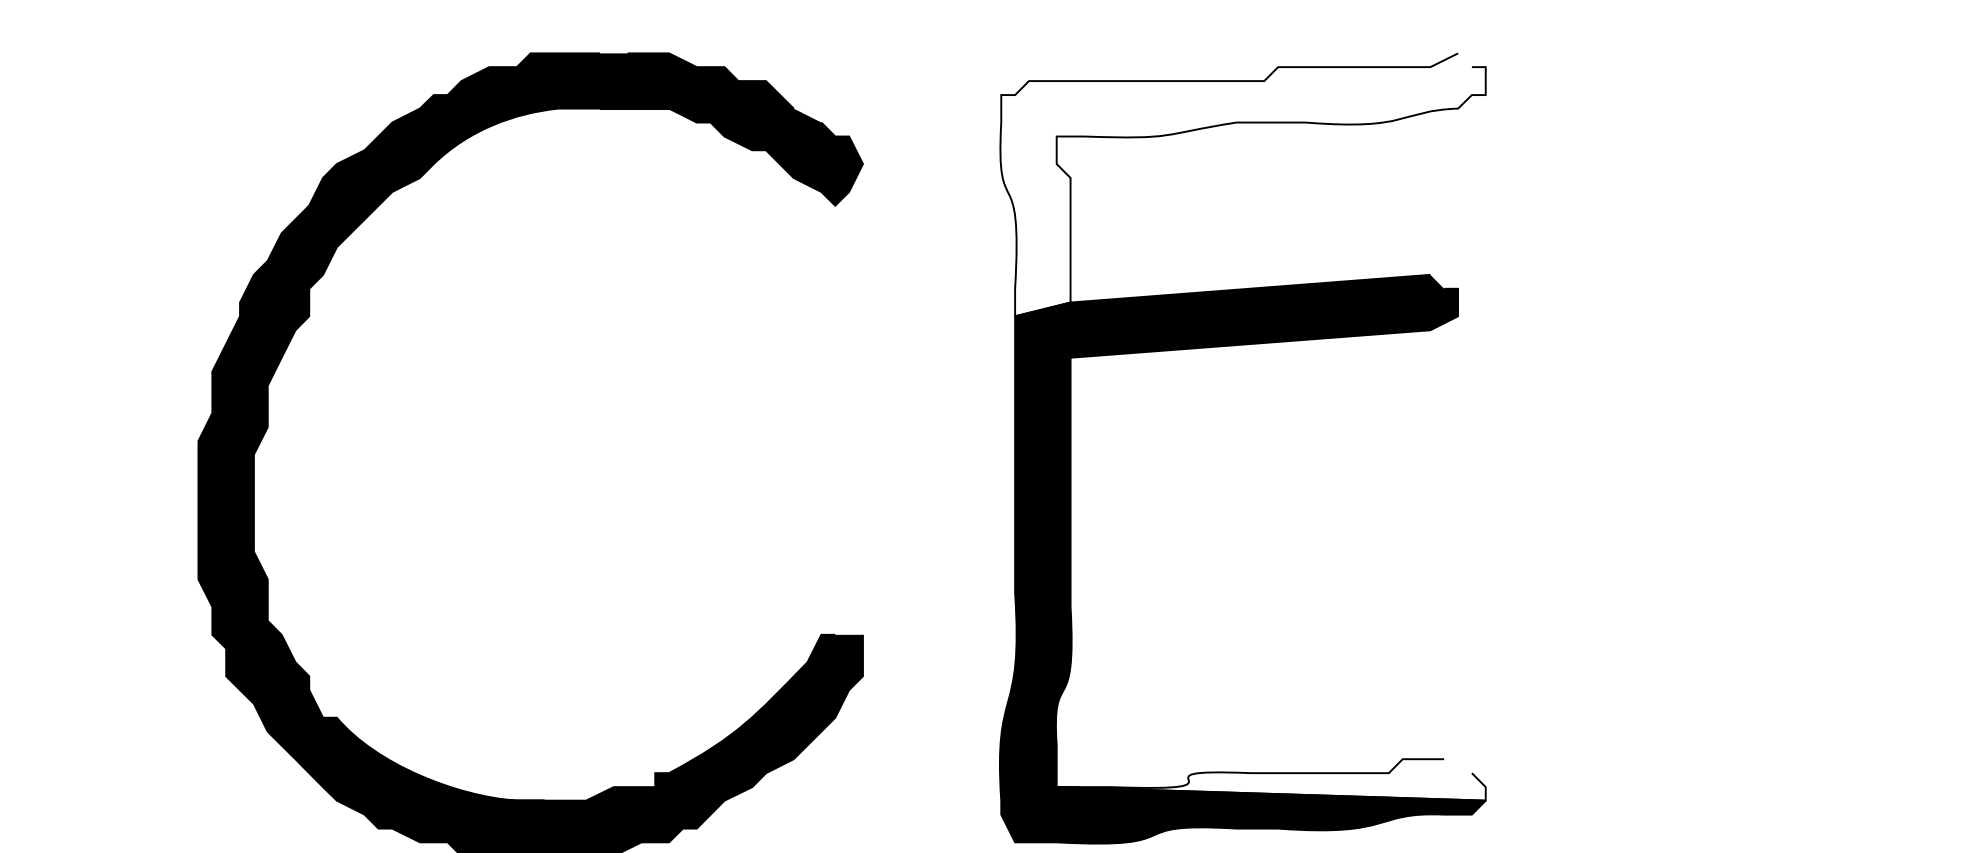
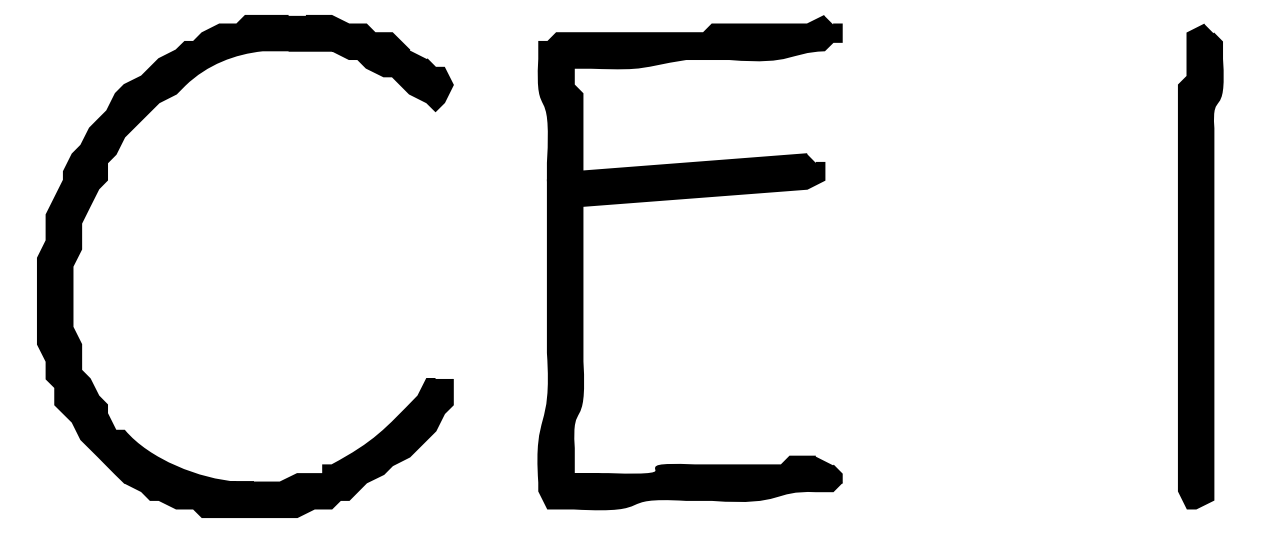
fill: (1241, 184) -> (689, 97), added
fill: (1270, 779) -> (707, 469), added

